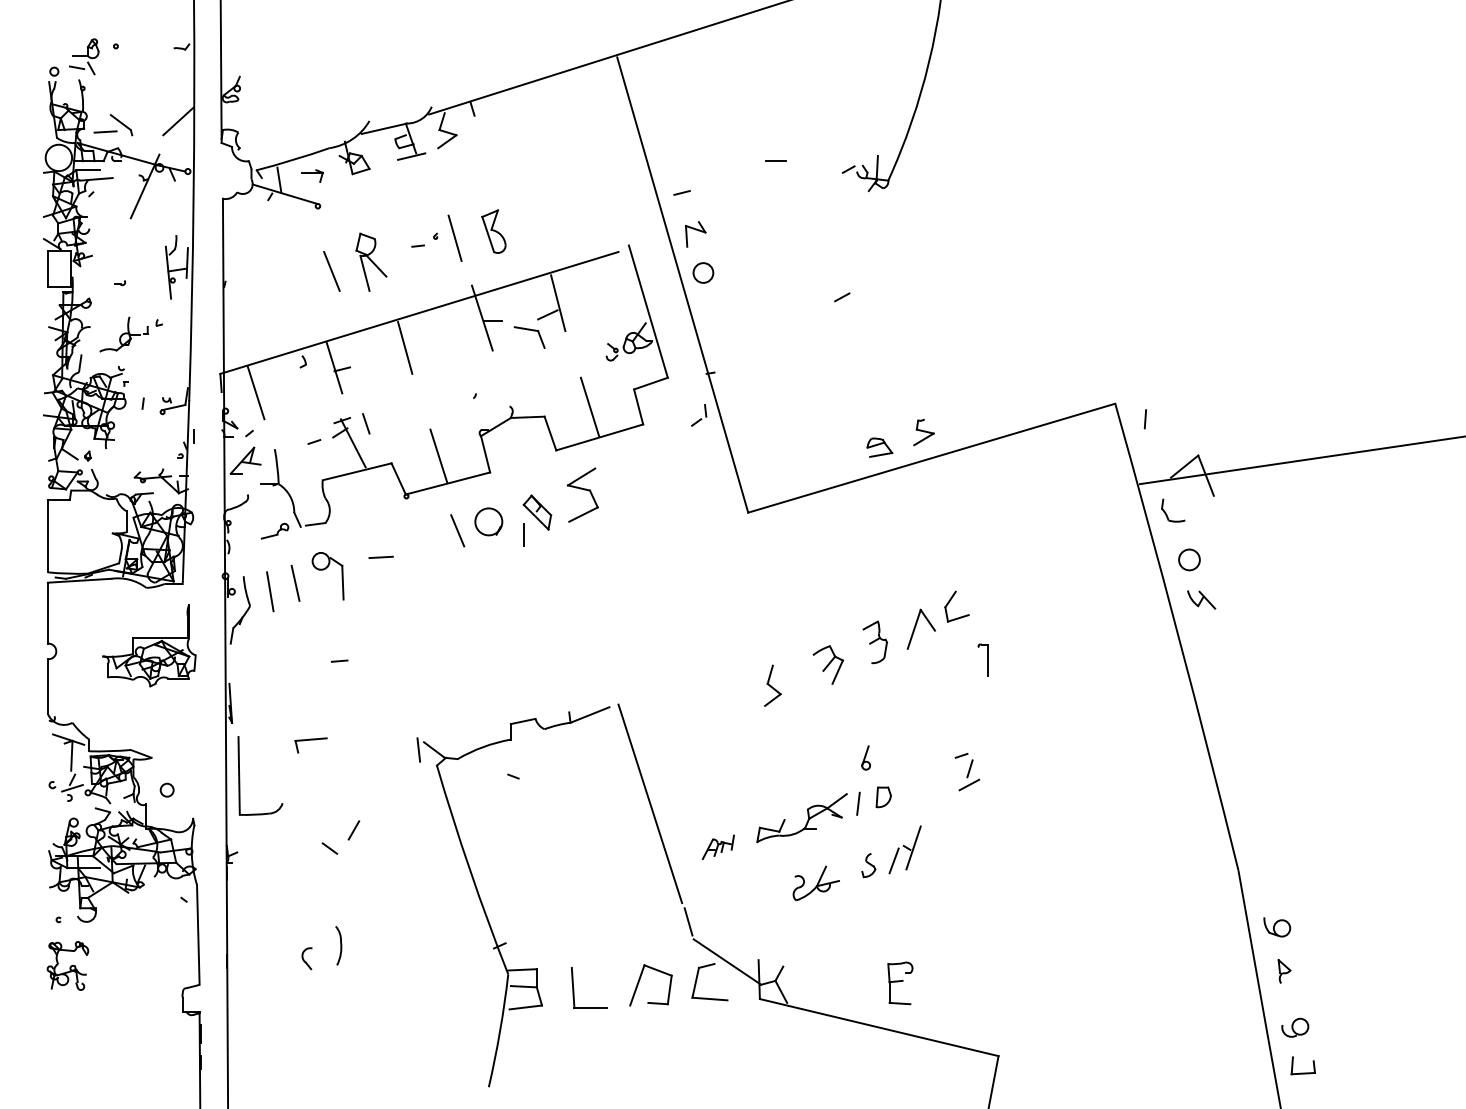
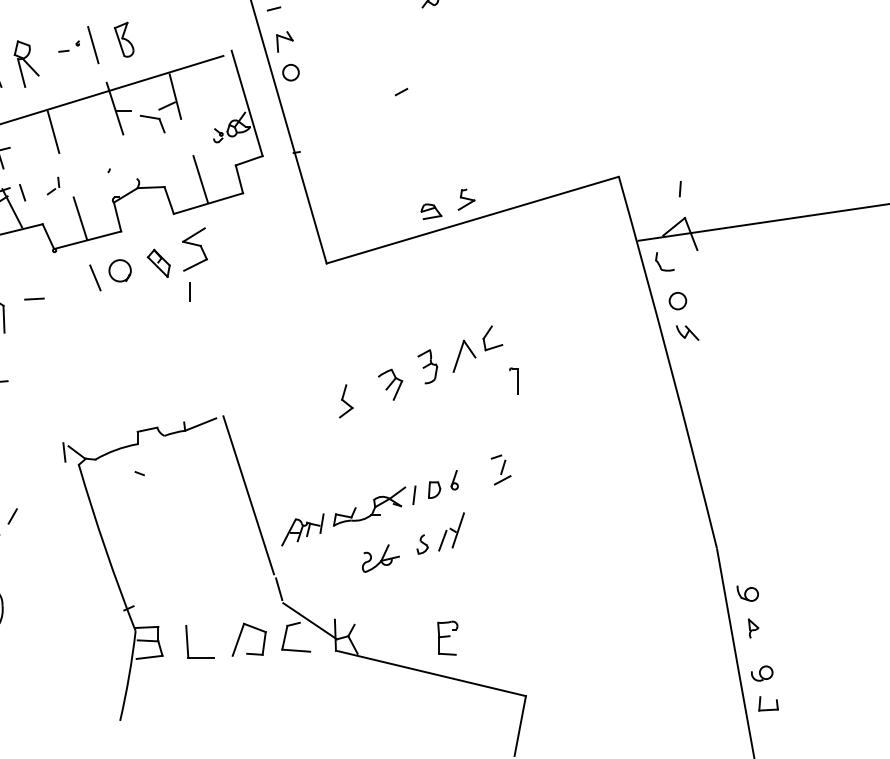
part: (699, 415) -> (53, 186), moved
line: (1144, 419) -> (679, 189), moved
line: (523, 534) -> (189, 291), moved
part: (865, 757) -> (454, 479), moved
part: (718, 847) -> (303, 530), size x1.67

